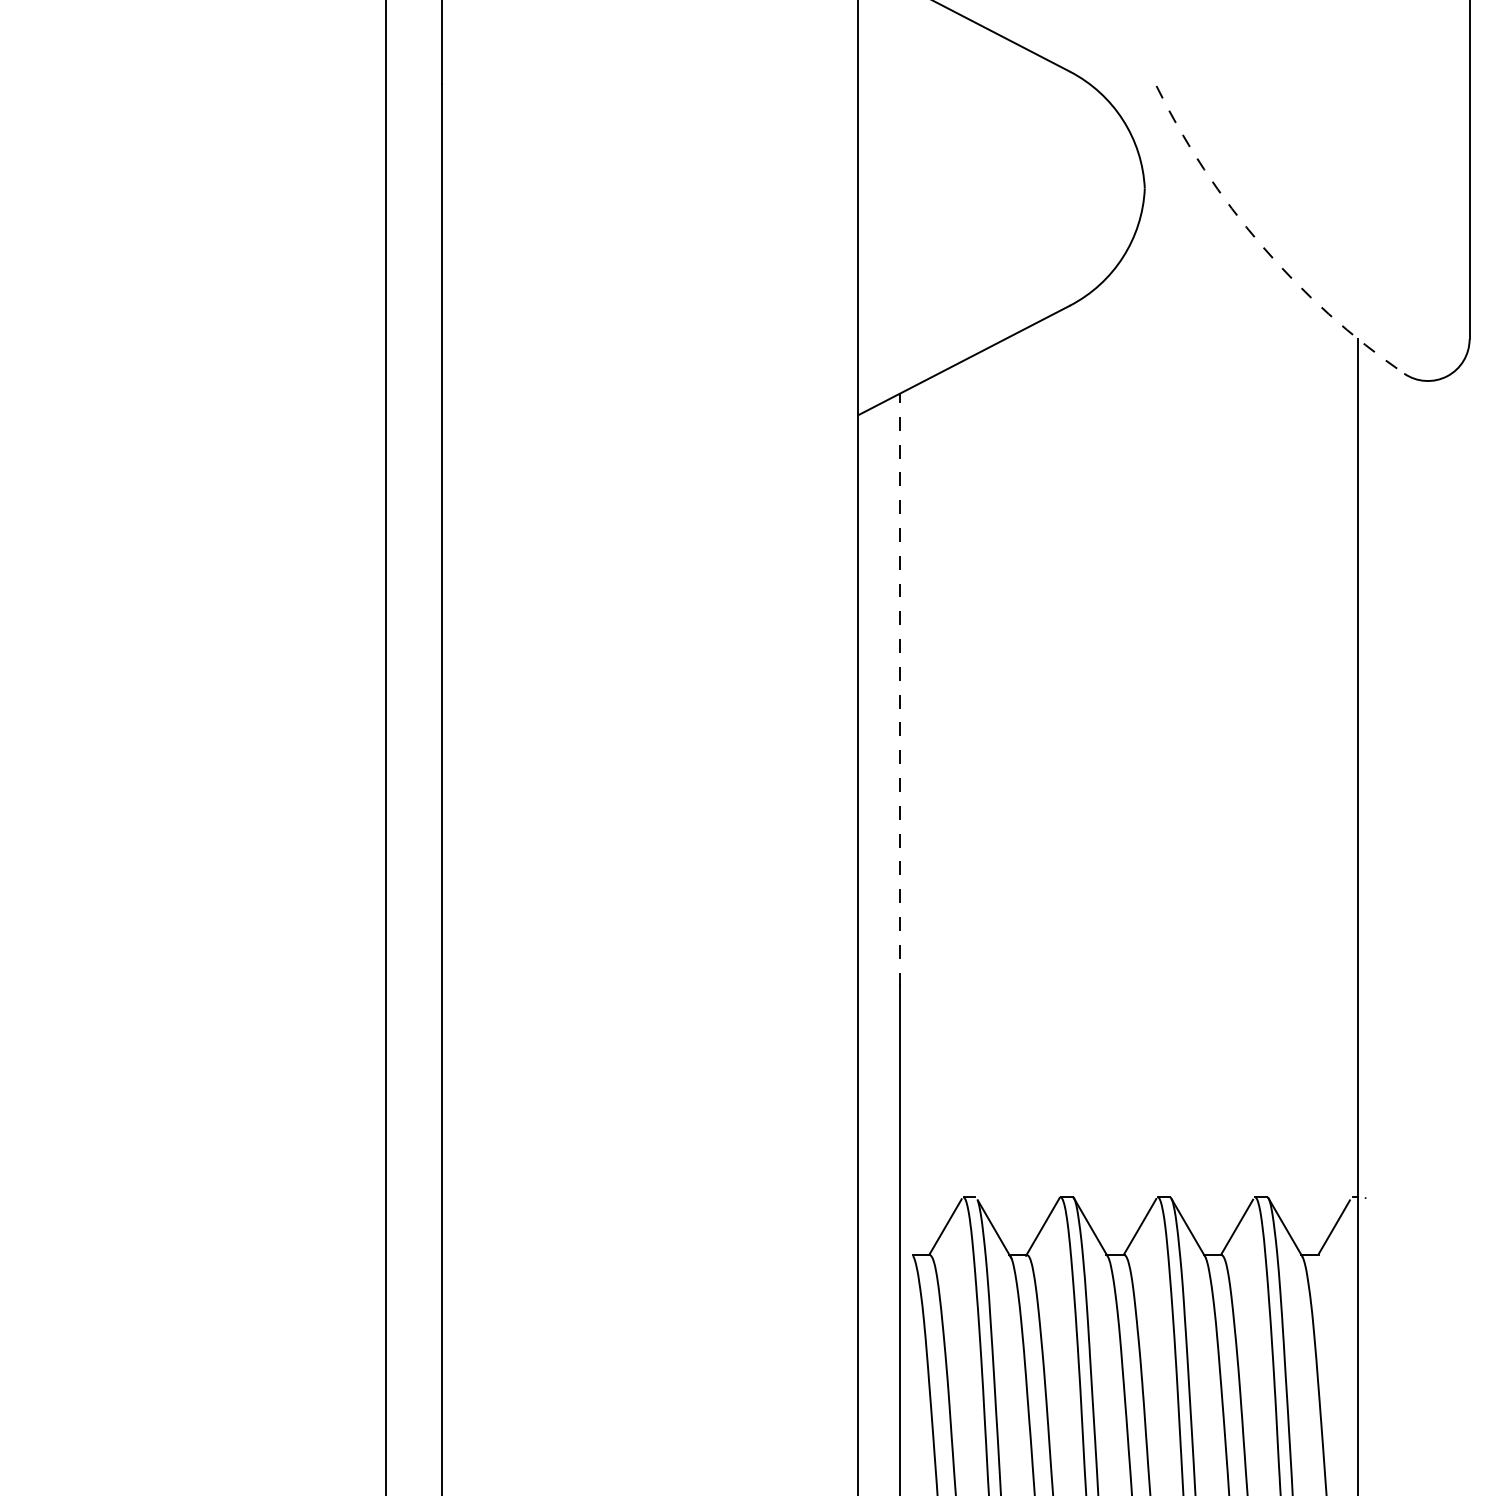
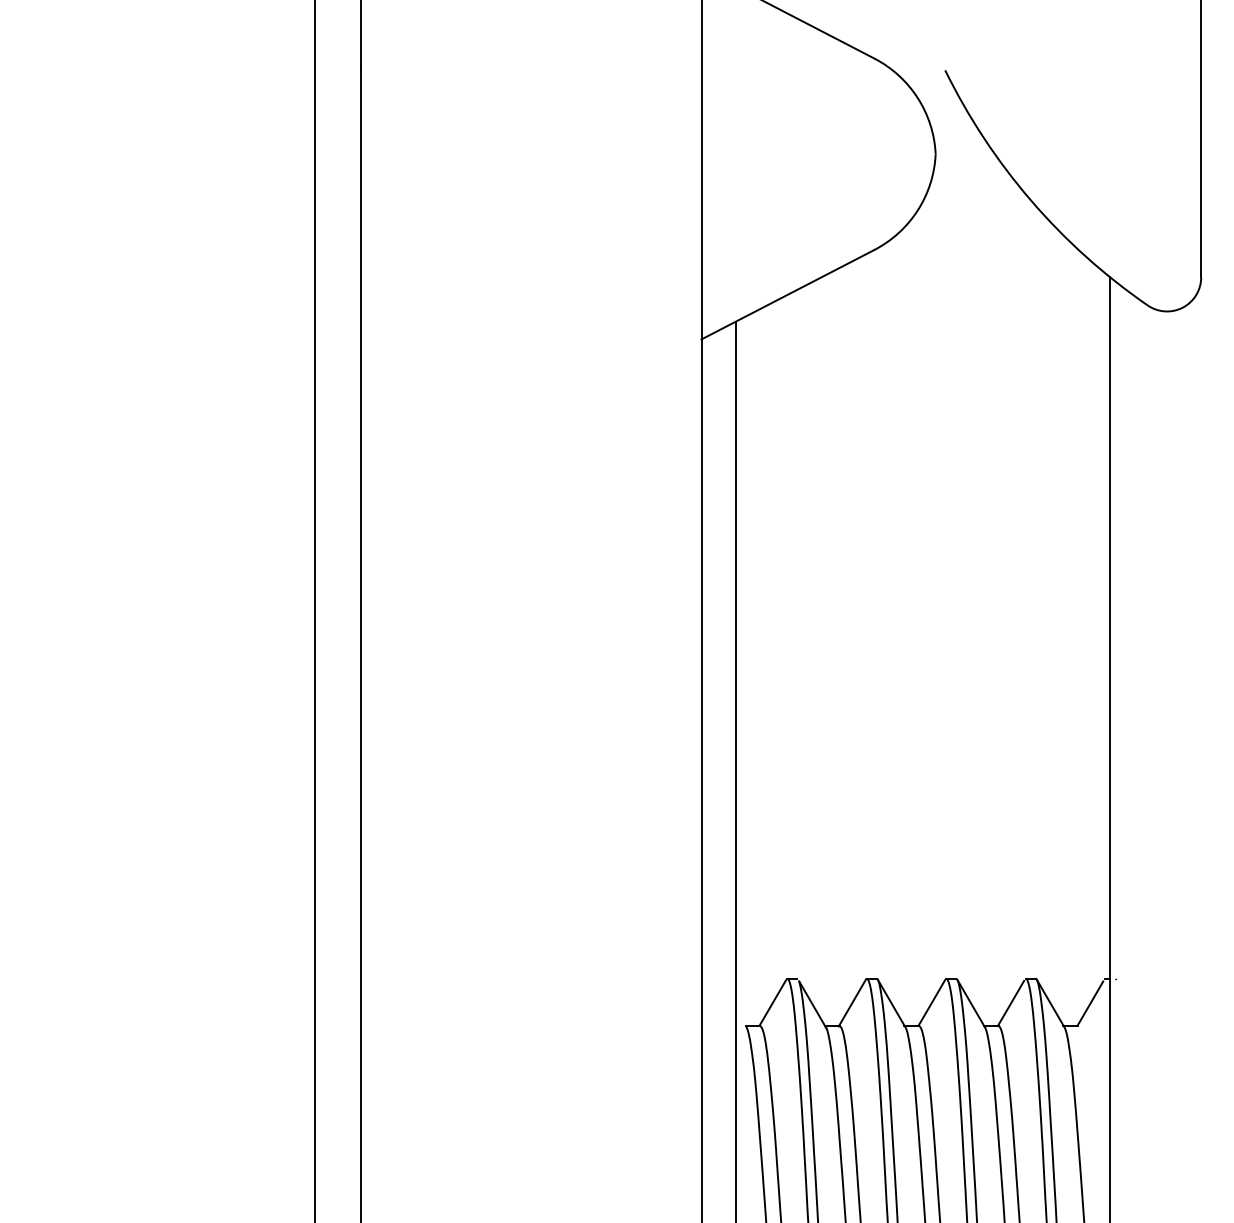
arc: (1261, 245) -> (1031, 200), dashed -> solid
line: (900, 689) -> (735, 563), dashed -> solid

